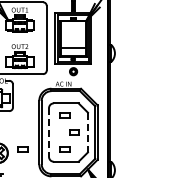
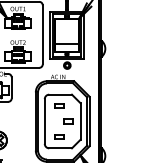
line: (87, 132) -> (80, 121), dashed -> solid
line: (49, 133) -> (45, 122), dashed -> solid
part: (22, 149) -> (20, 137), removed

